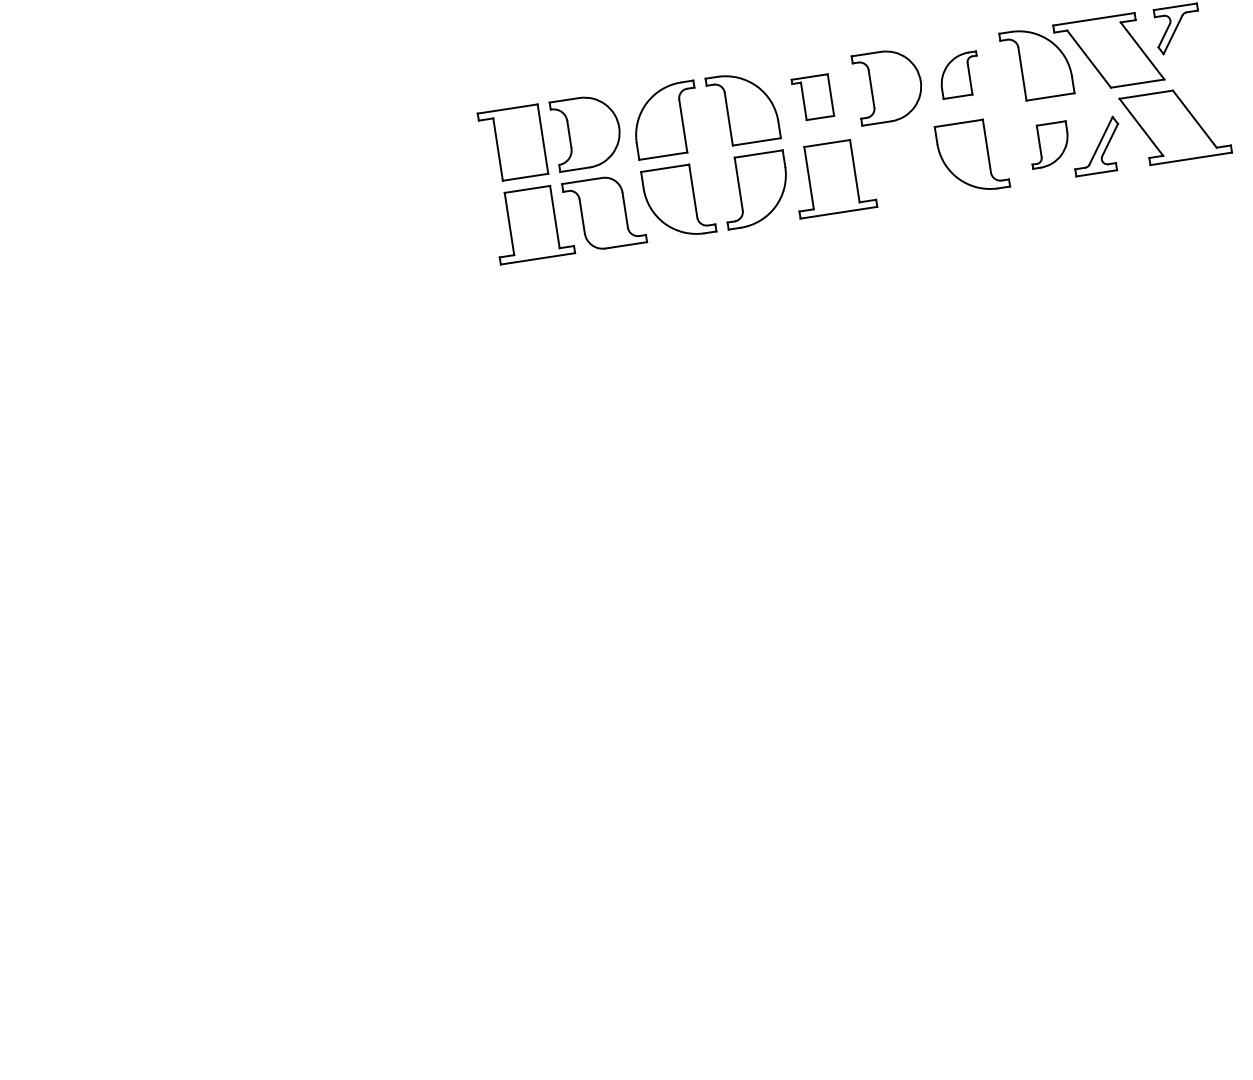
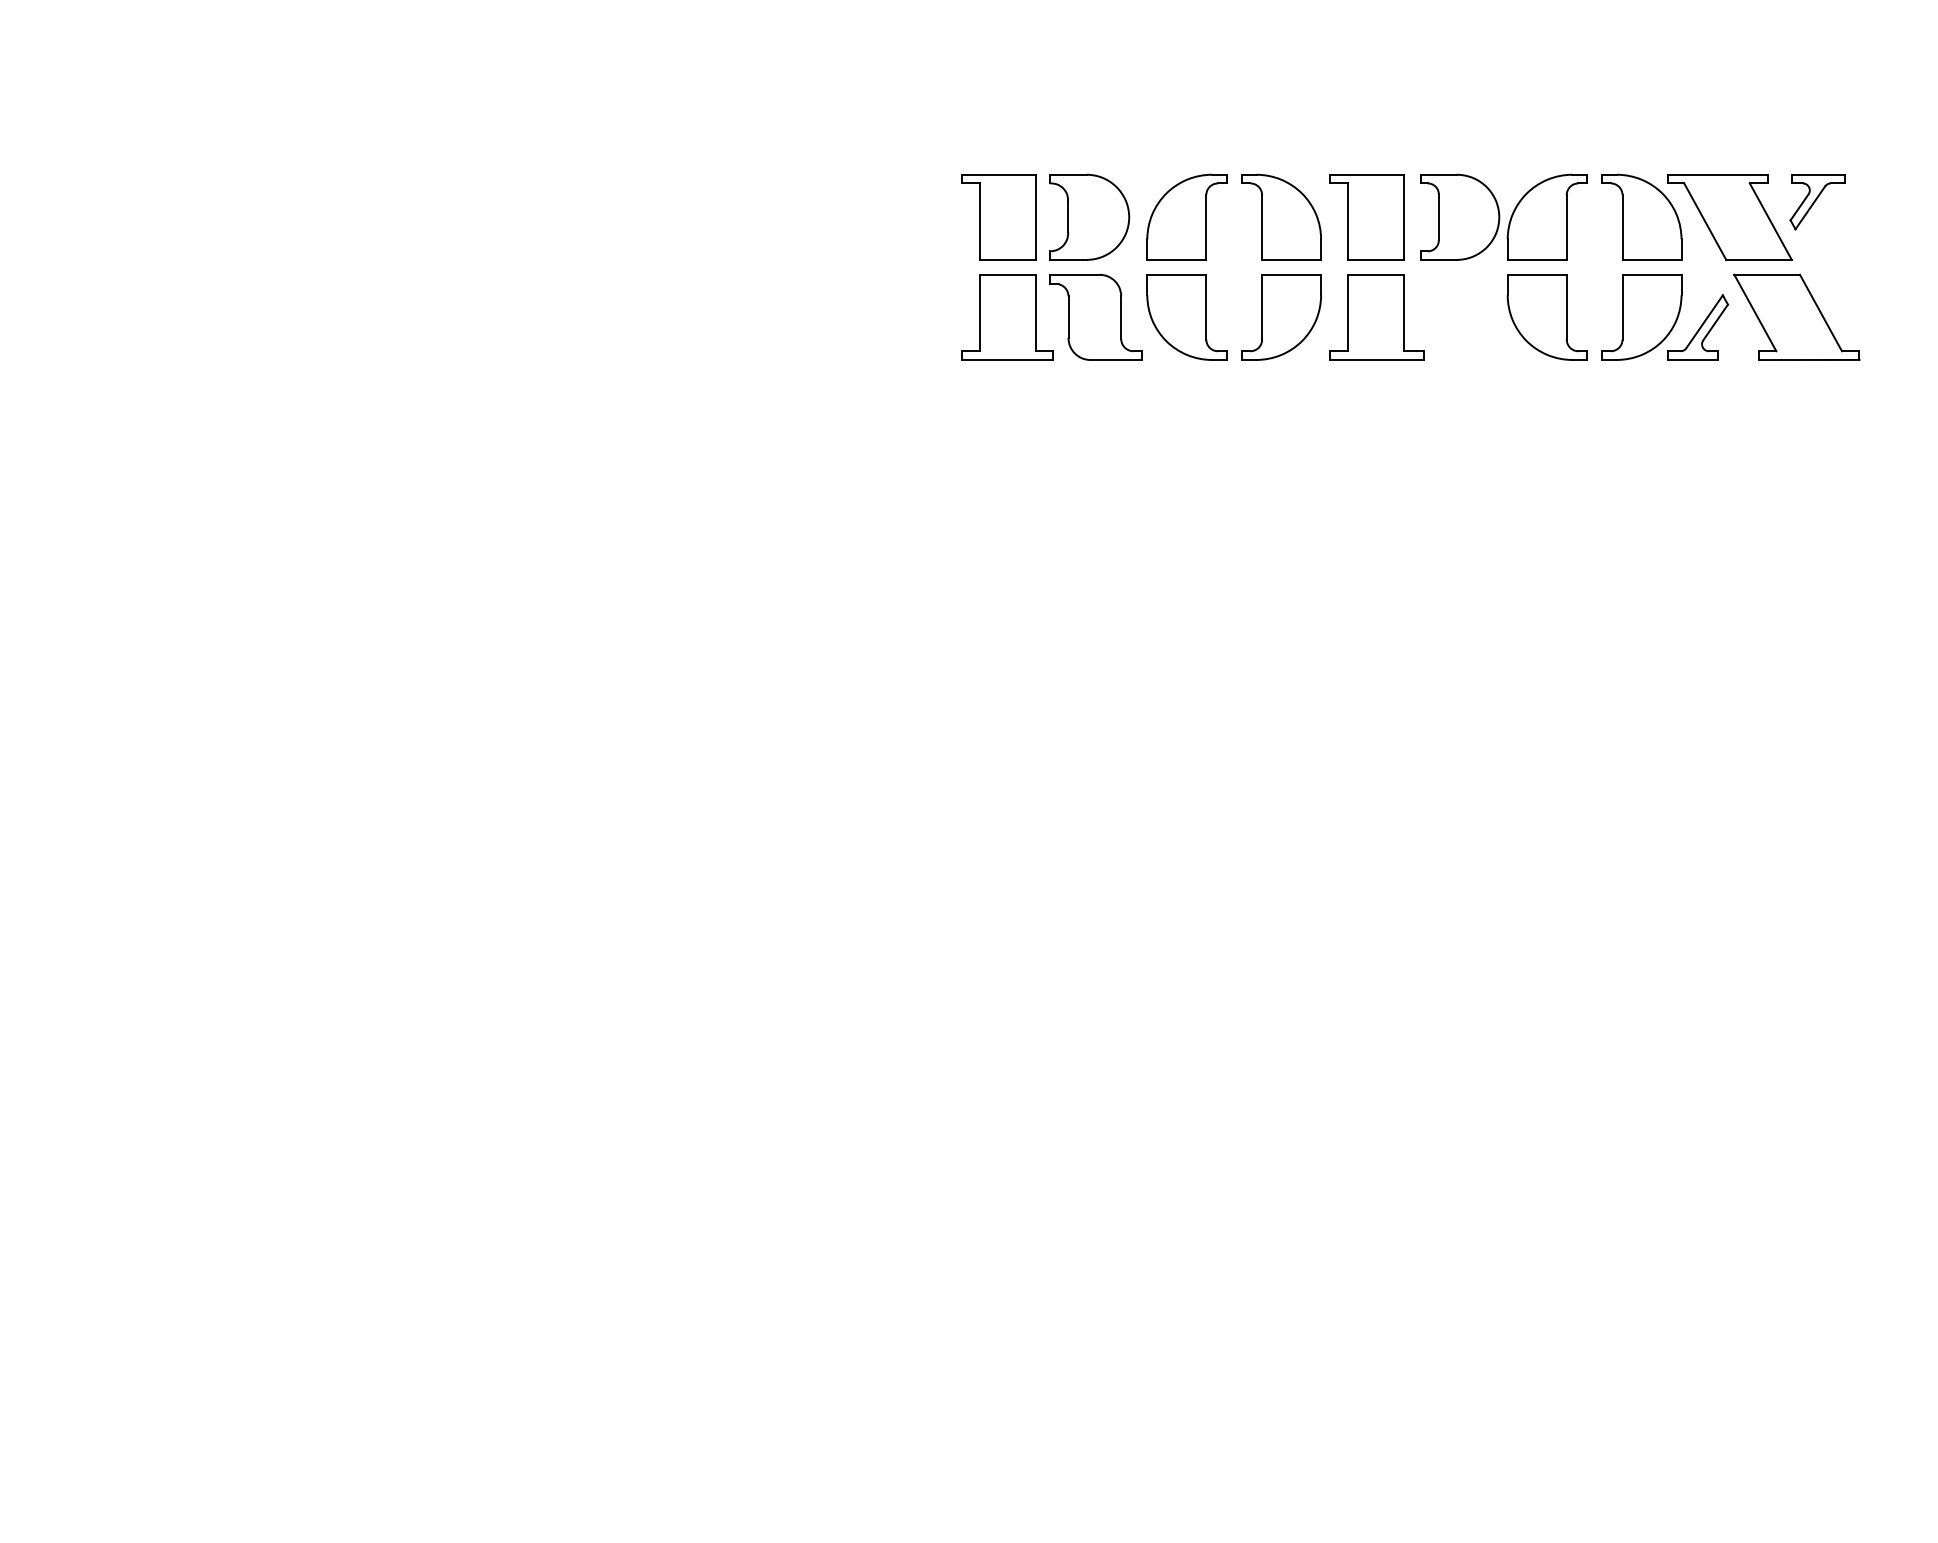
part: (959, 74) -> (1546, 216), size x1.67
part: (812, 97) -> (1366, 217), size x1.67
part: (1049, 145) -> (1641, 317), size x1.67

